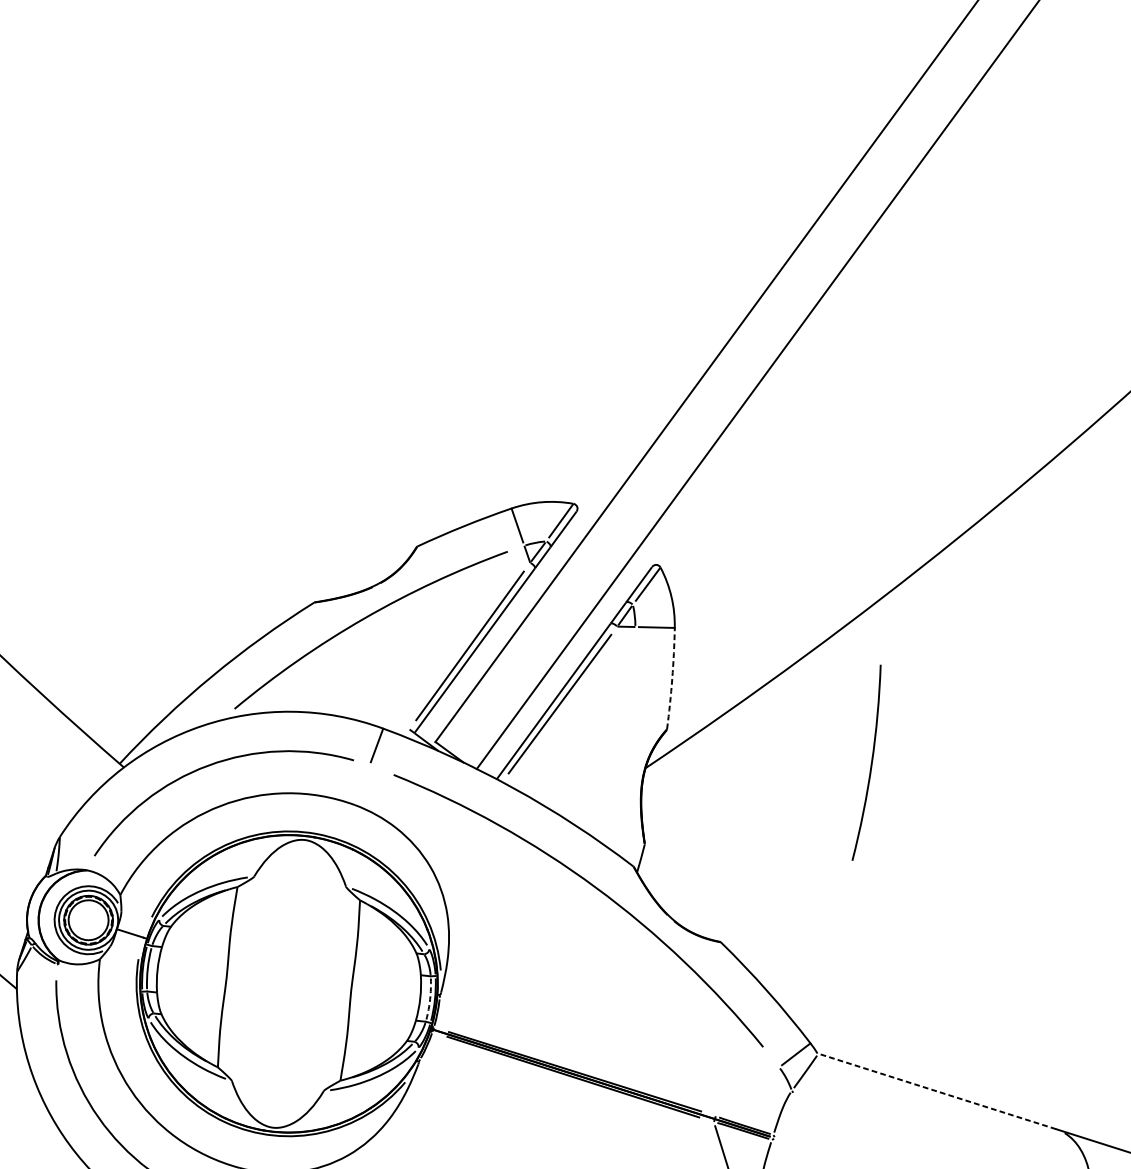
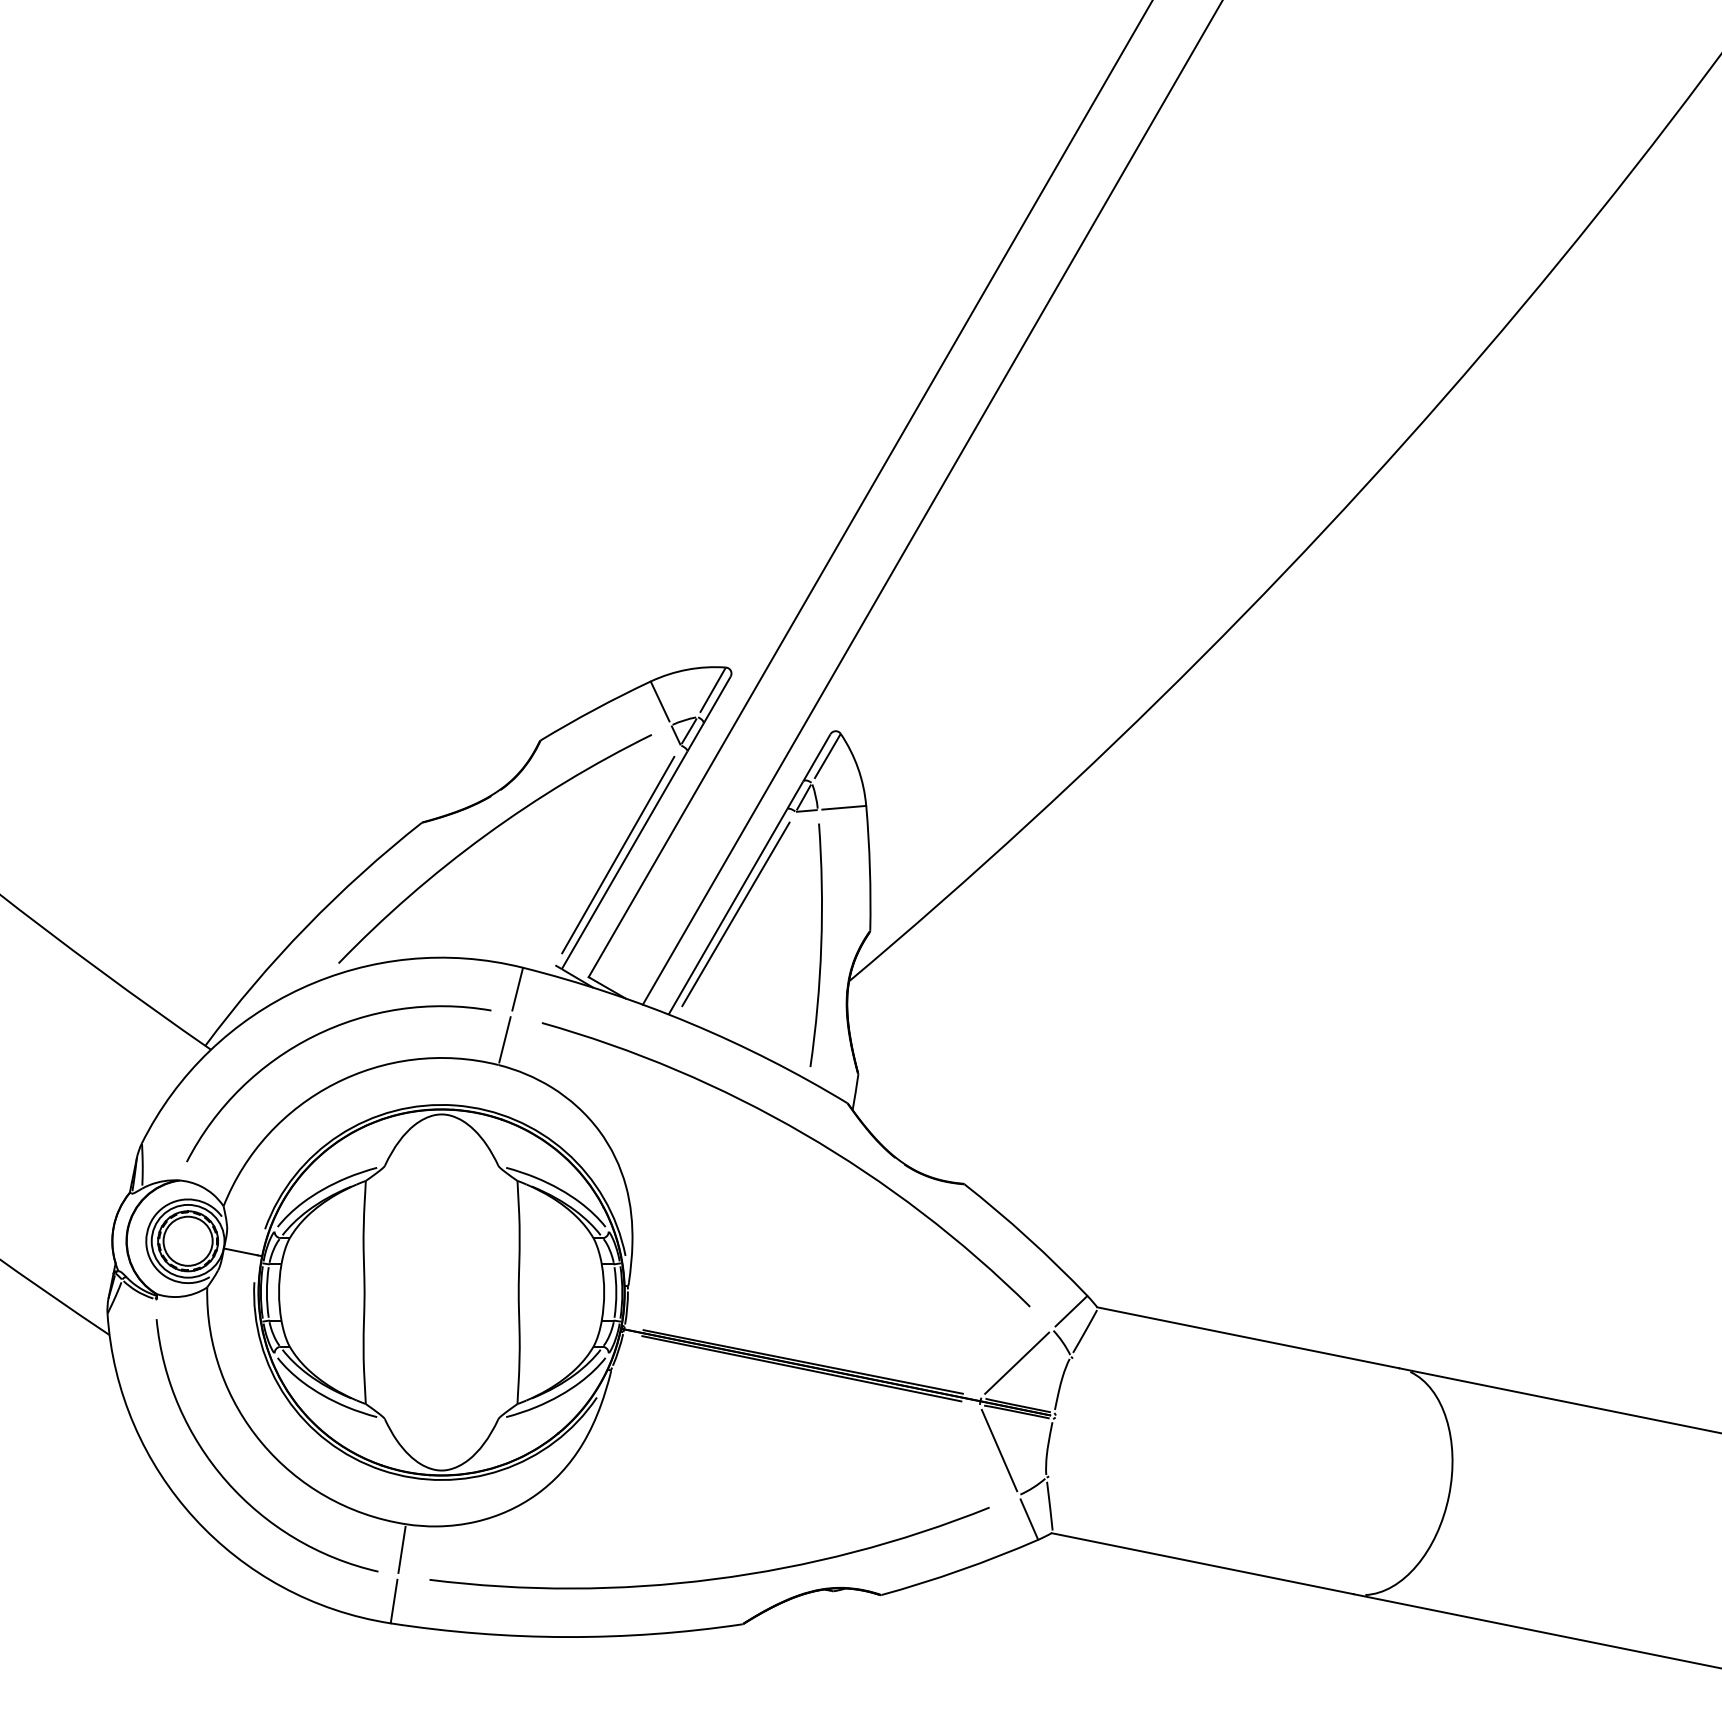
arc: (671, 678) -> (869, 868), dashed -> solid
arc: (871, 763) -> (820, 945), moved
line: (361, 784) -> (504, 1039), added
arc: (430, 999) -> (616, 1292), dashed -> solid
line: (748, 1090) -> (1017, 1362), added
line: (936, 1090) -> (1247, 1337), dashed -> solid

